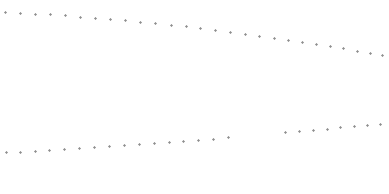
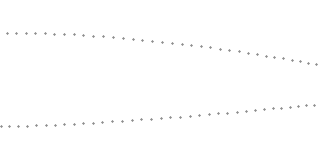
part: (257, 135) -> (218, 113), added

